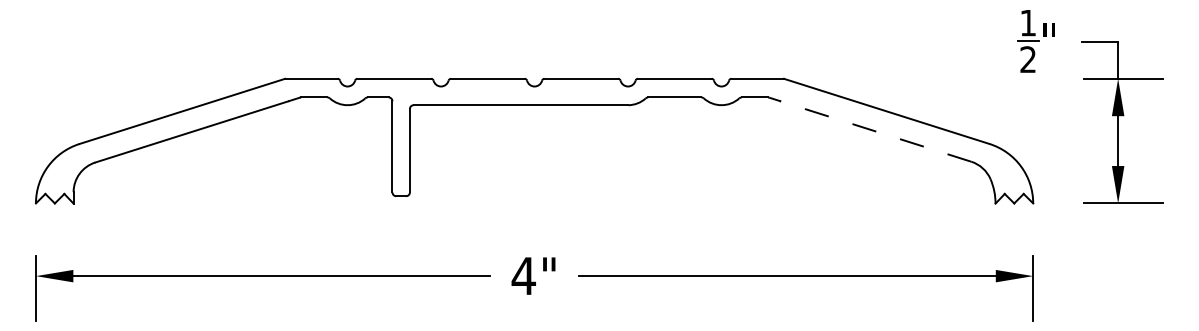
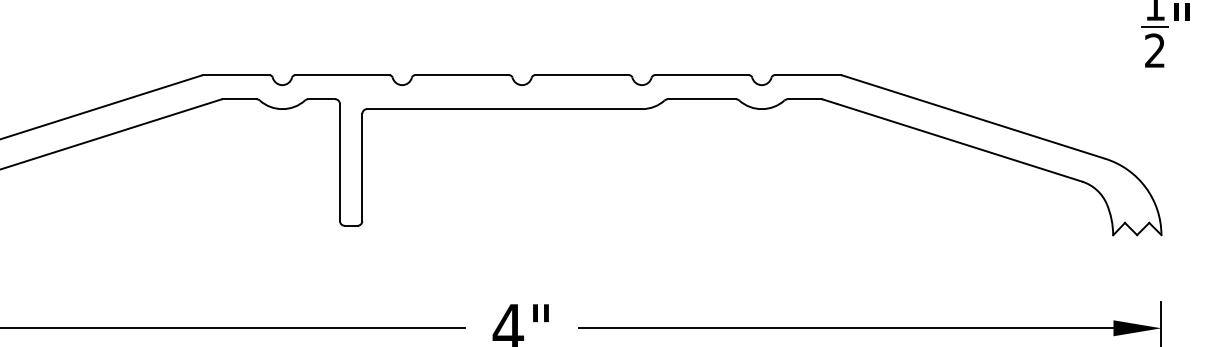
line: (869, 129) -> (951, 140), dashed -> solid

